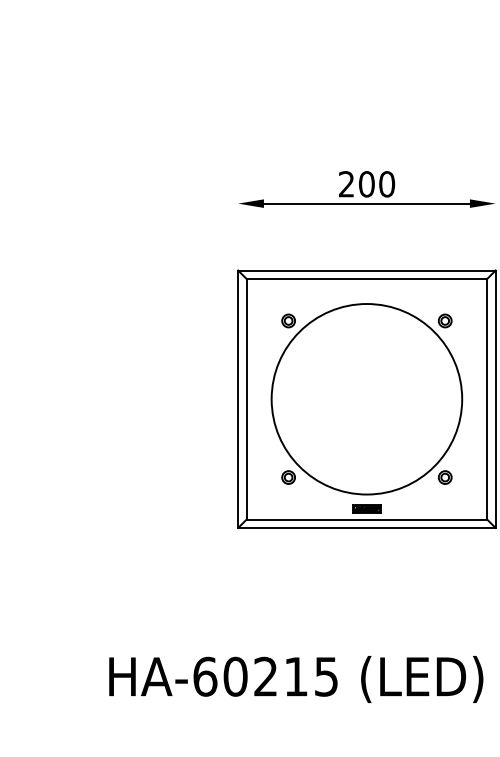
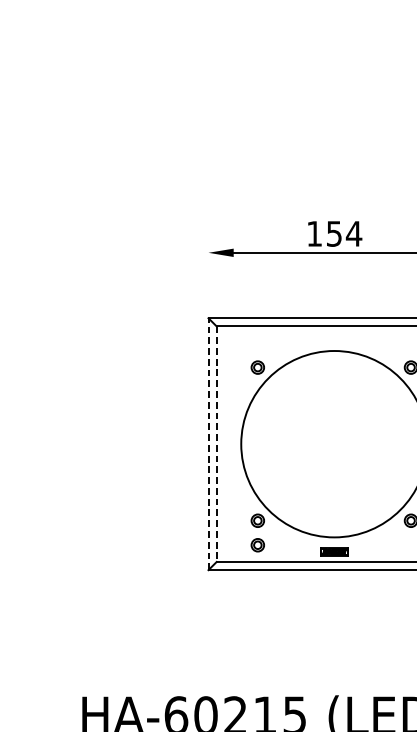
text: (367, 184) -> (335, 234), 200 -> 154
line: (238, 399) -> (208, 444), solid -> dashed
line: (246, 399) -> (216, 444), solid -> dashed
part: (288, 502) -> (257, 545), added

